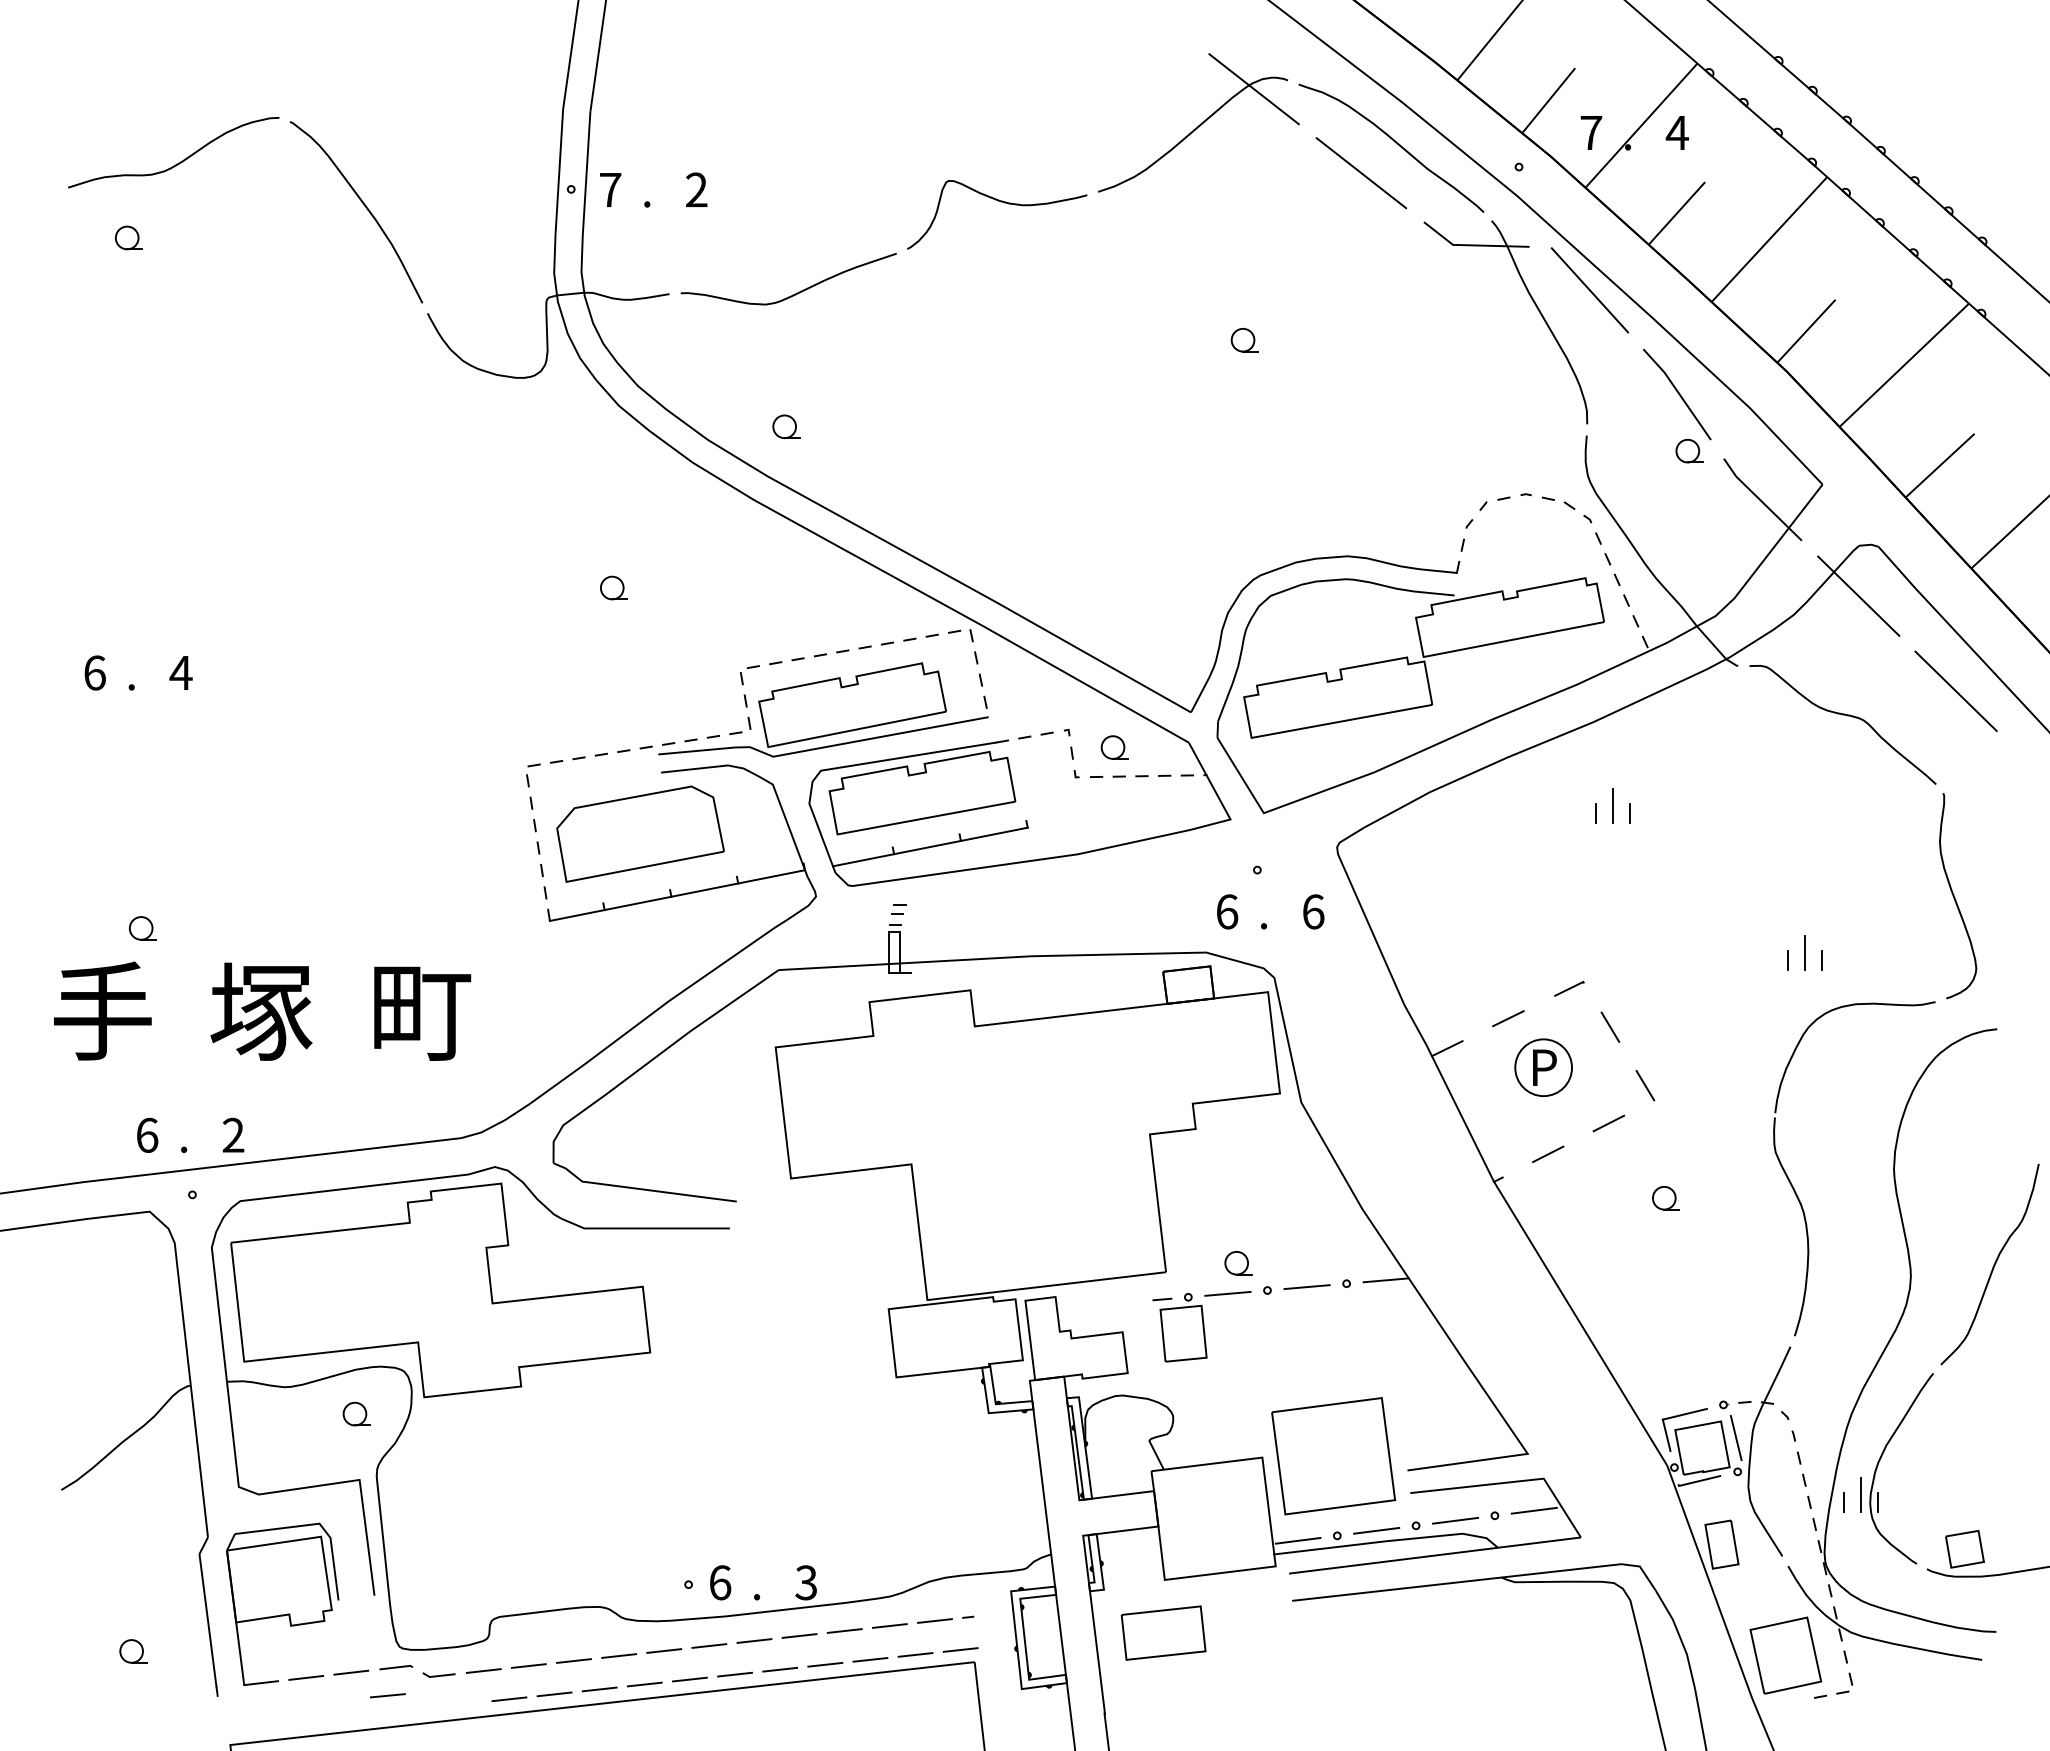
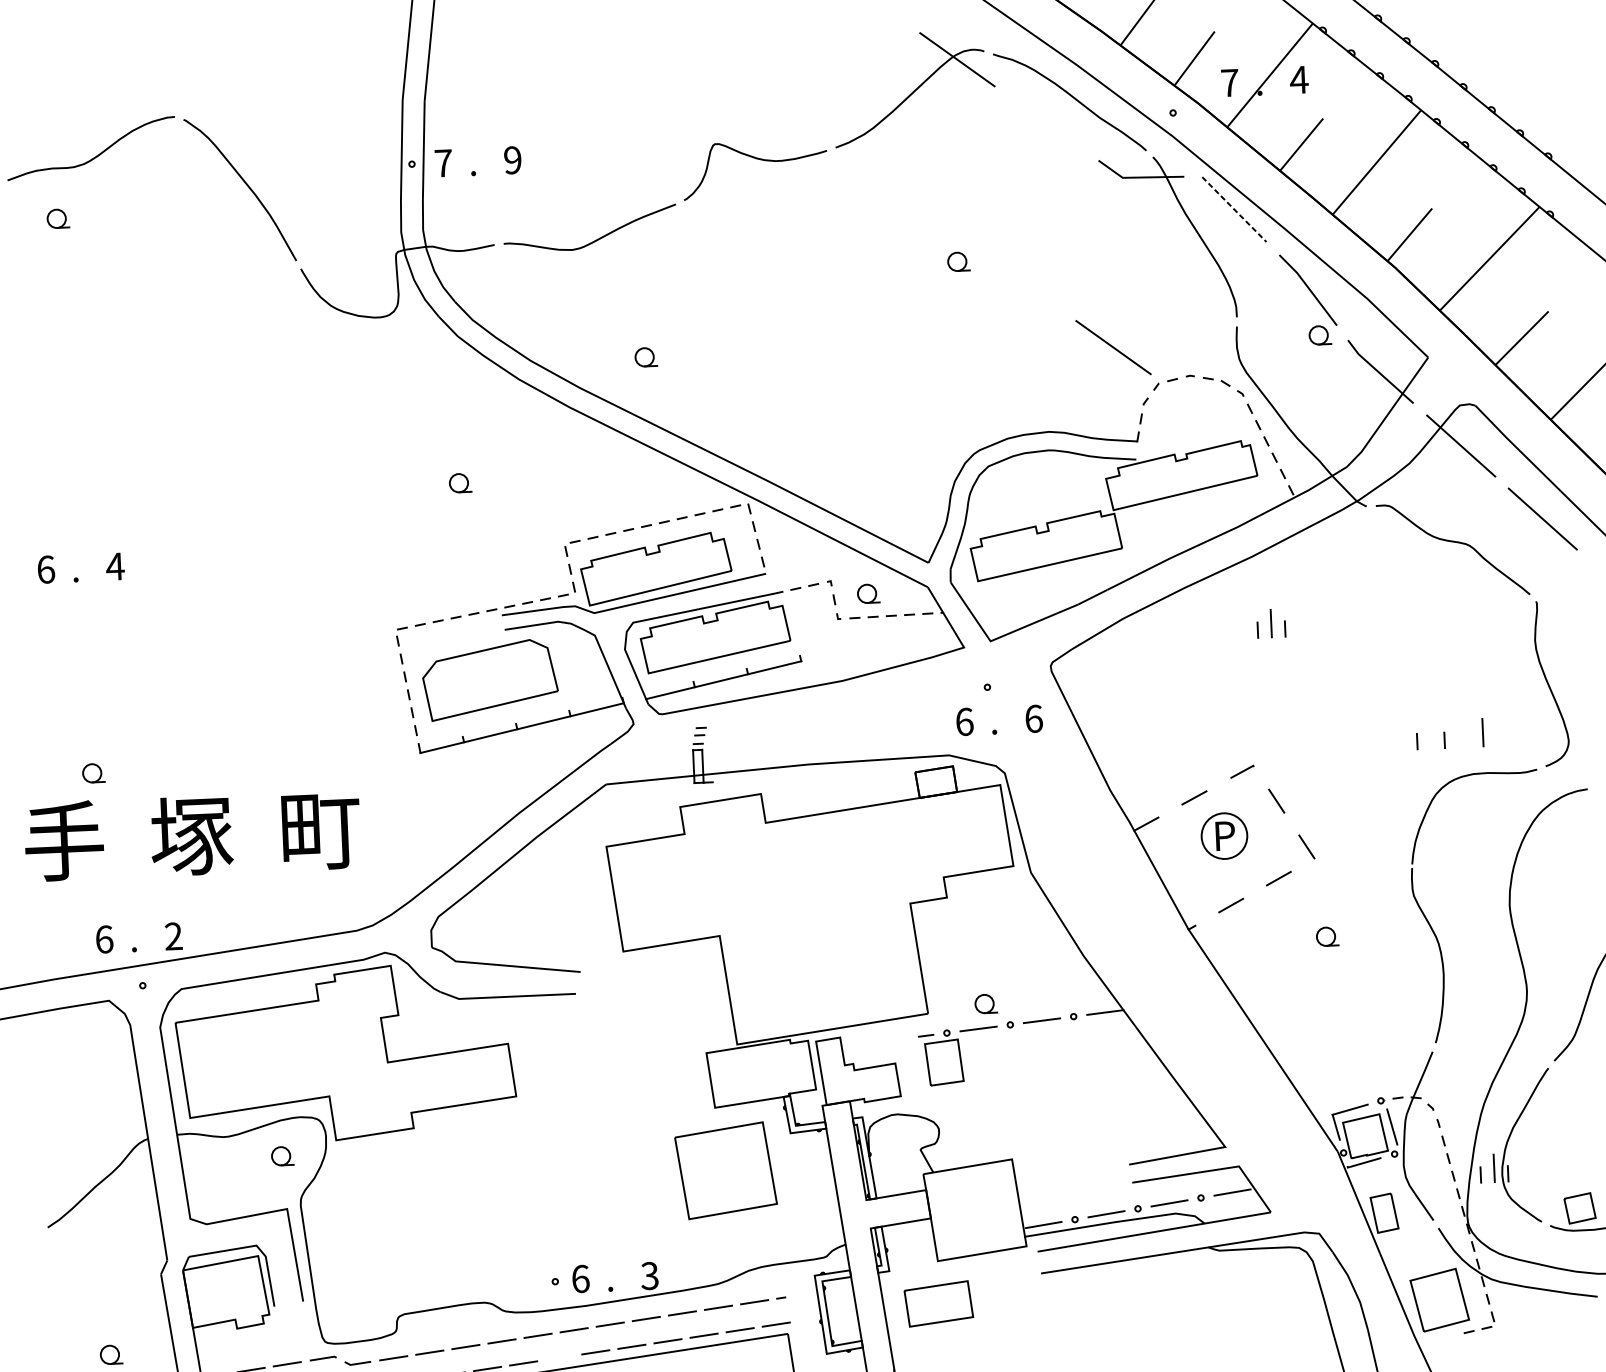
line: (1360, 173) -> (1112, 347), moved
text: (696, 190) -> (512, 160), 2 -> 9
line: (1589, 290) -> (1234, 209), solid -> dashed
part: (786, 426) -> (646, 357), moved
line: (1804, 952) -> (1482, 732), moved
part: (1333, 1456) -> (725, 1170), moved
line: (689, 1679) -> (559, 1357), removed

